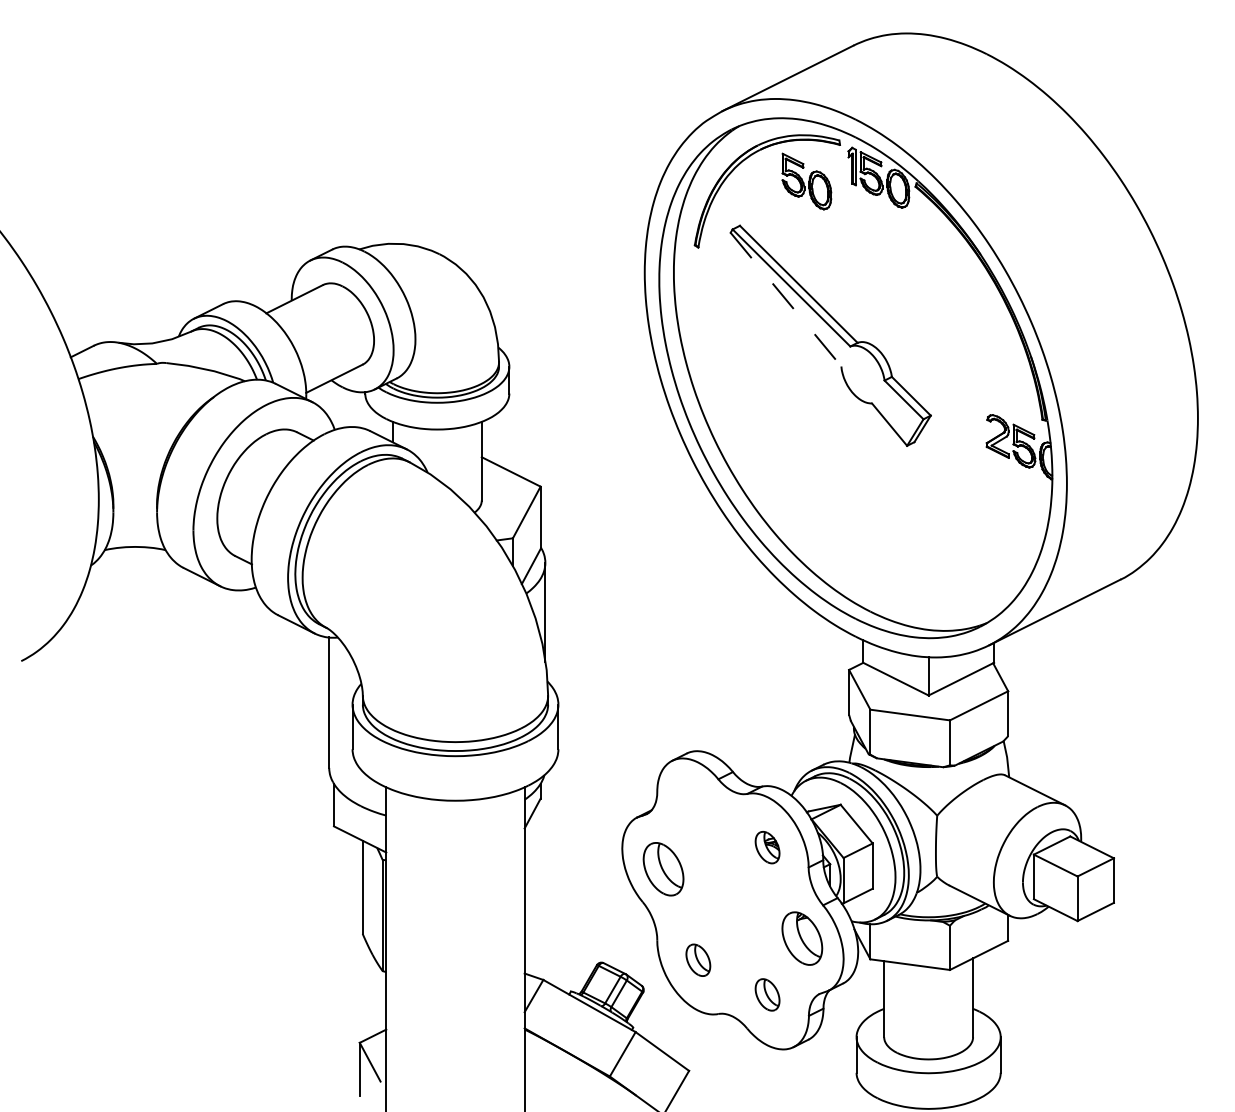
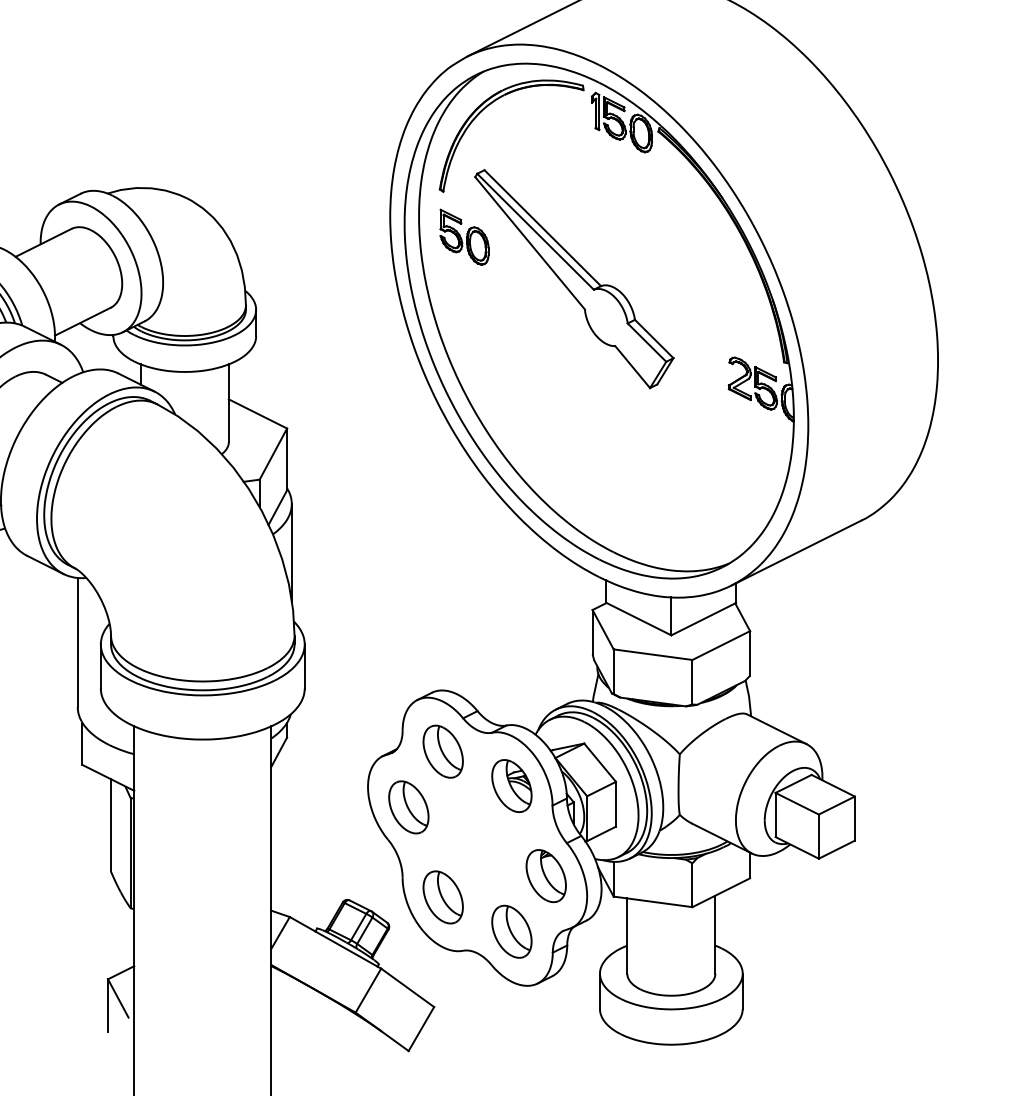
part: (806, 181) -> (464, 237), moved
line: (786, 299) -> (530, 243), dashed -> solid
part: (698, 812) -> (443, 751), added
part: (767, 847) -> (511, 785), size x1.67
part: (698, 960) -> (443, 897), size x1.67
part: (767, 994) -> (511, 931), size x1.67

